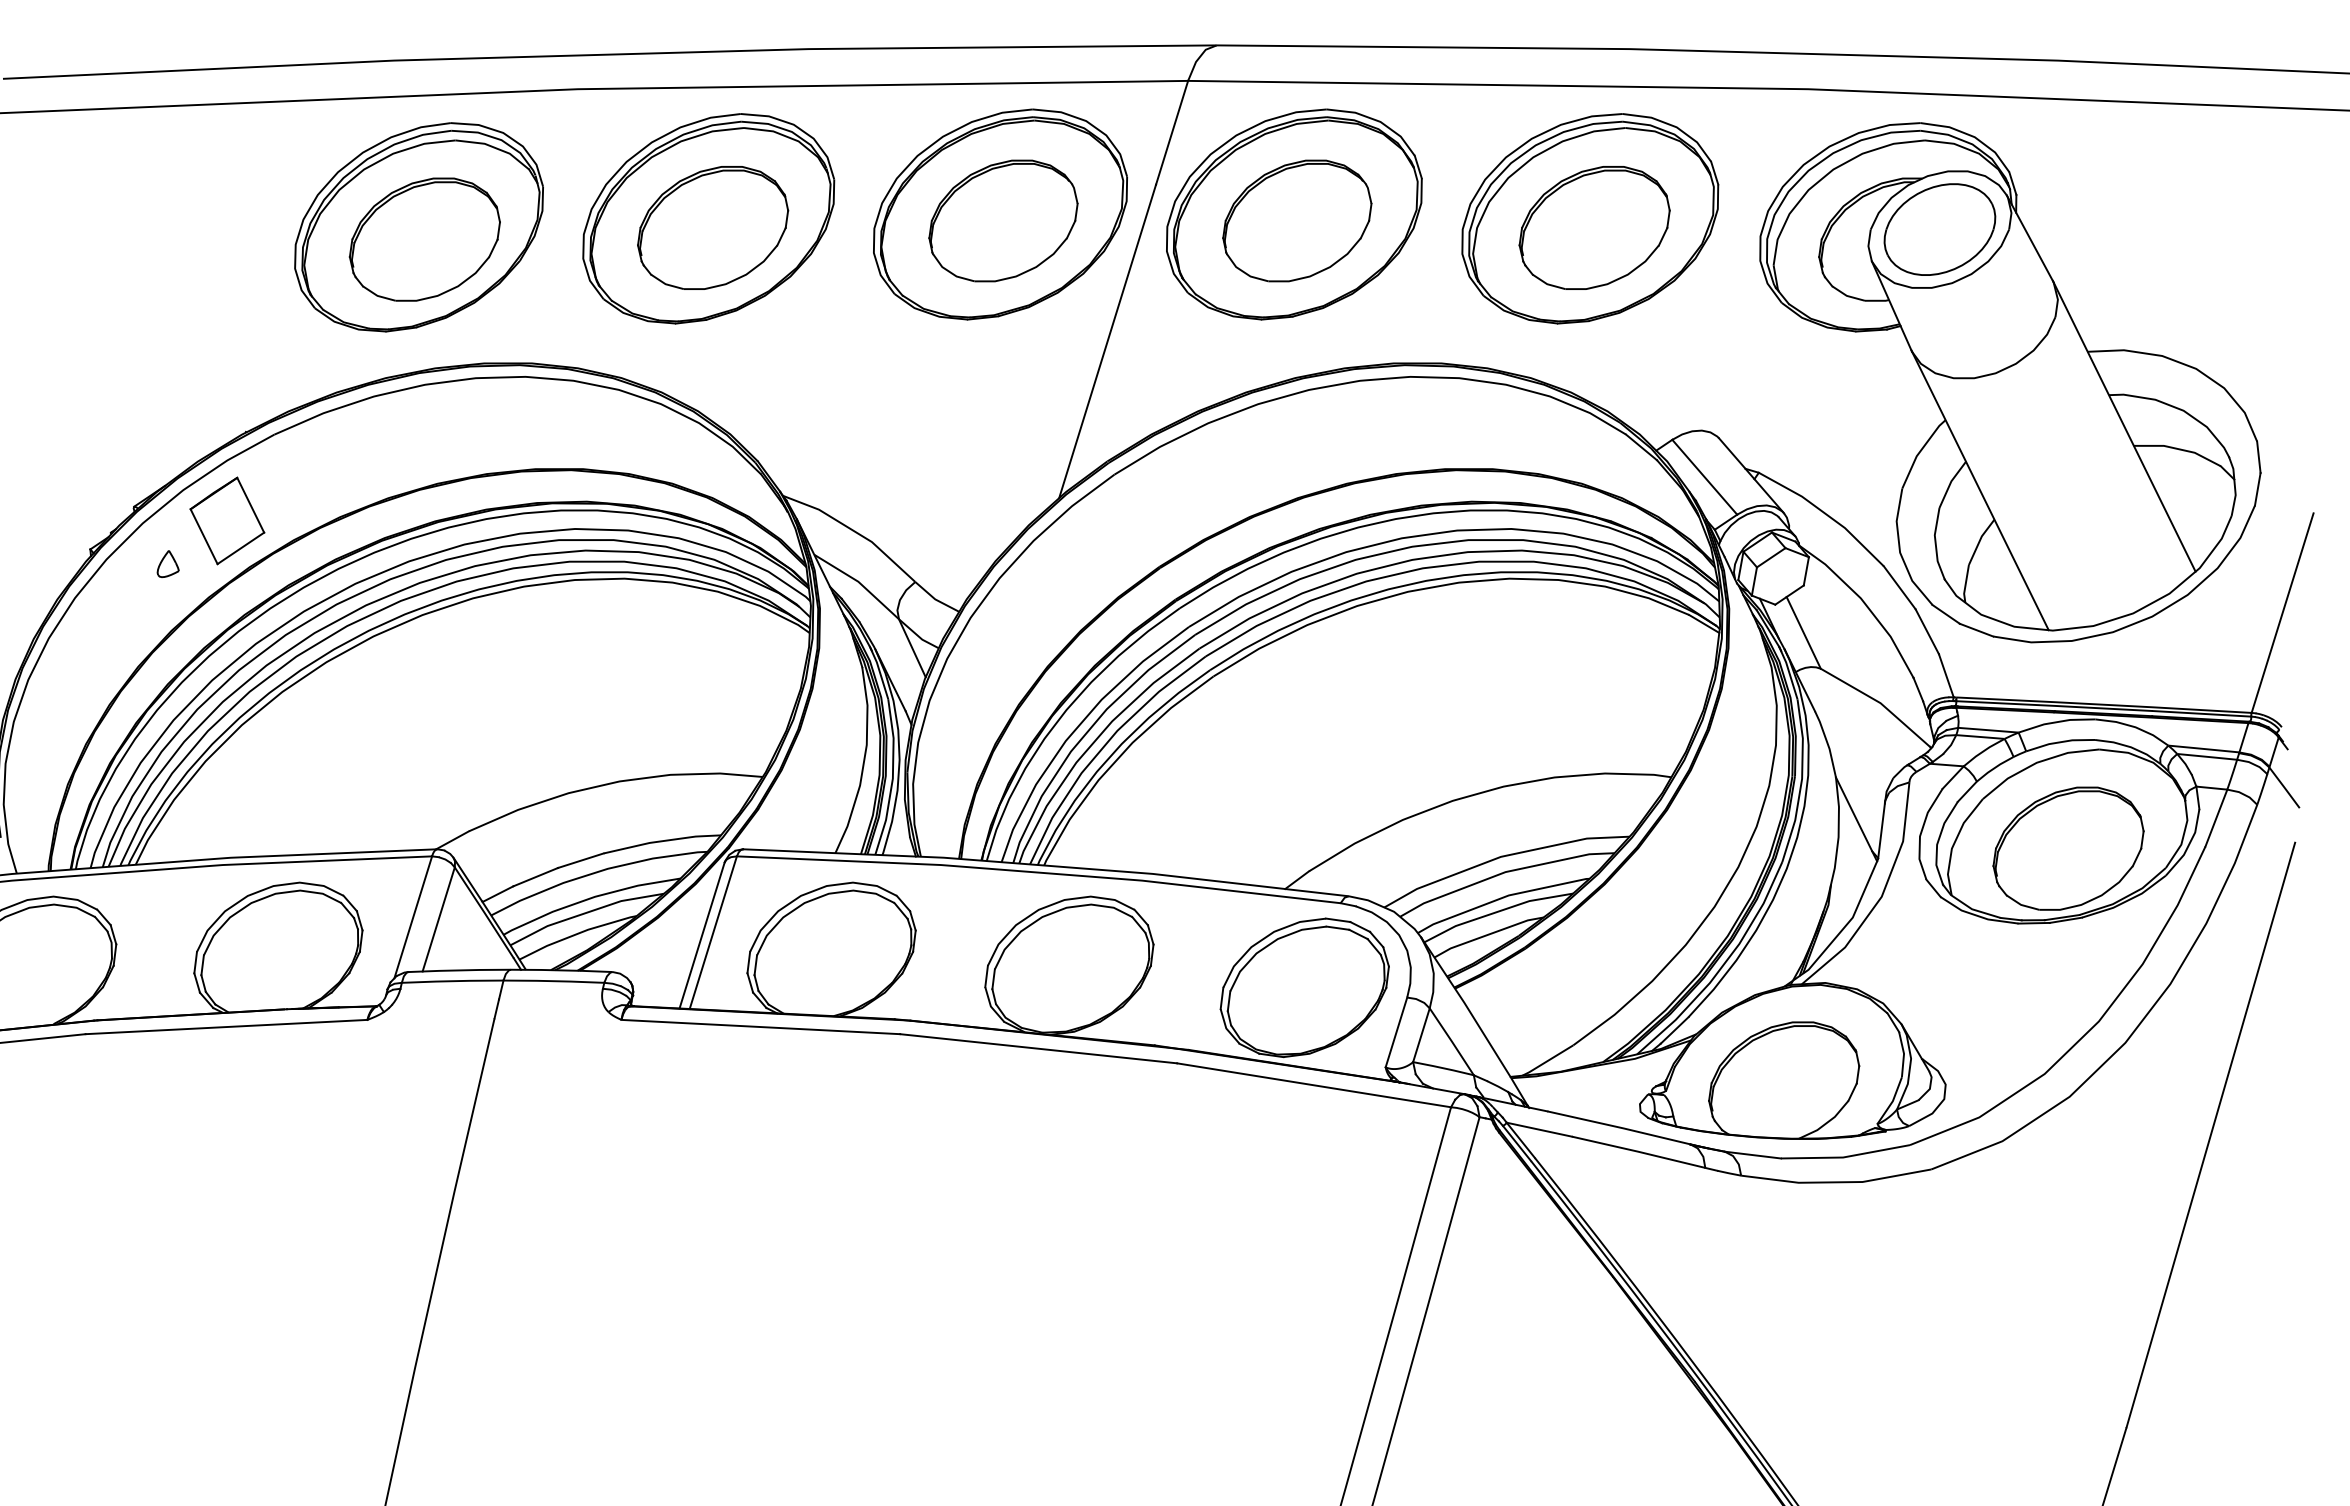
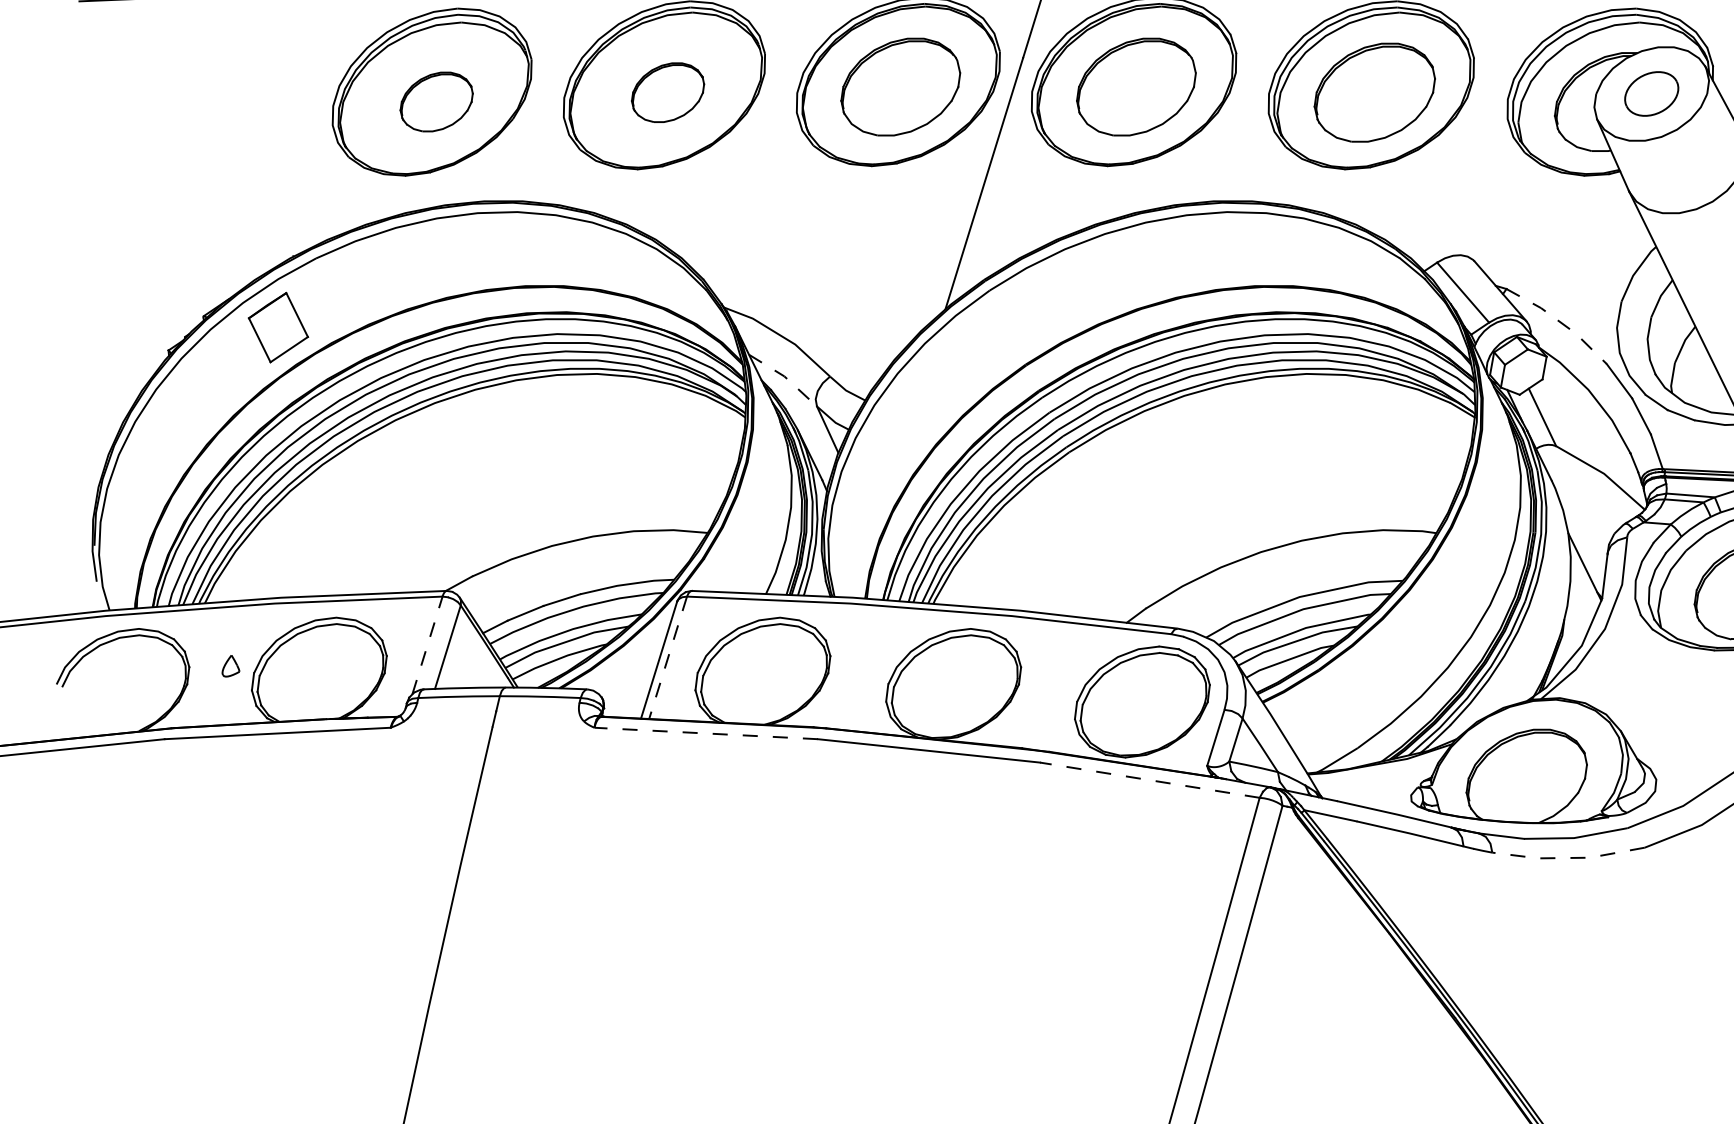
part: (713, 227) -> (668, 92), size x0.6
part: (1939, 229) -> (1651, 93), size x0.6
part: (424, 239) -> (436, 101), size x0.6
line: (1825, 514) -> (1559, 322), solid -> dashed
part: (167, 563) -> (230, 665), moved
line: (859, 583) -> (785, 377), solid -> dashed
line: (413, 917) -> (427, 645), solid -> dashed
line: (713, 932) -> (668, 657), solid -> dashed
line: (760, 1027) -> (705, 733), solid -> dashed
line: (1314, 1085) -> (1150, 780), solid -> dashed
line: (1836, 1182) -> (1568, 858), solid -> dashed

